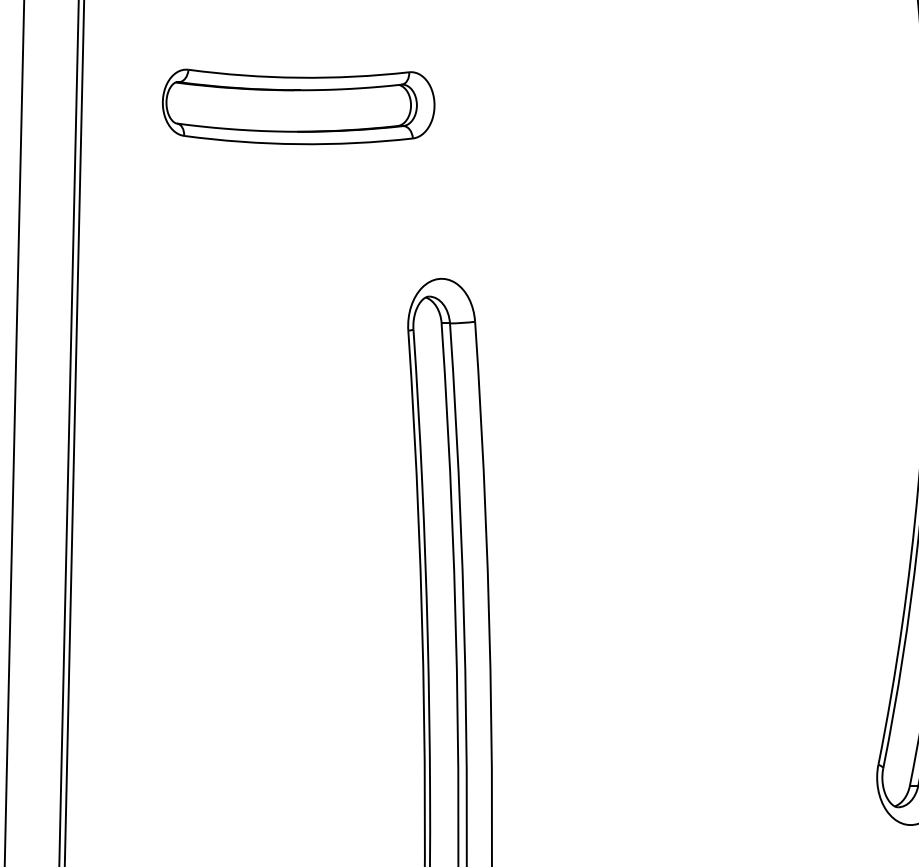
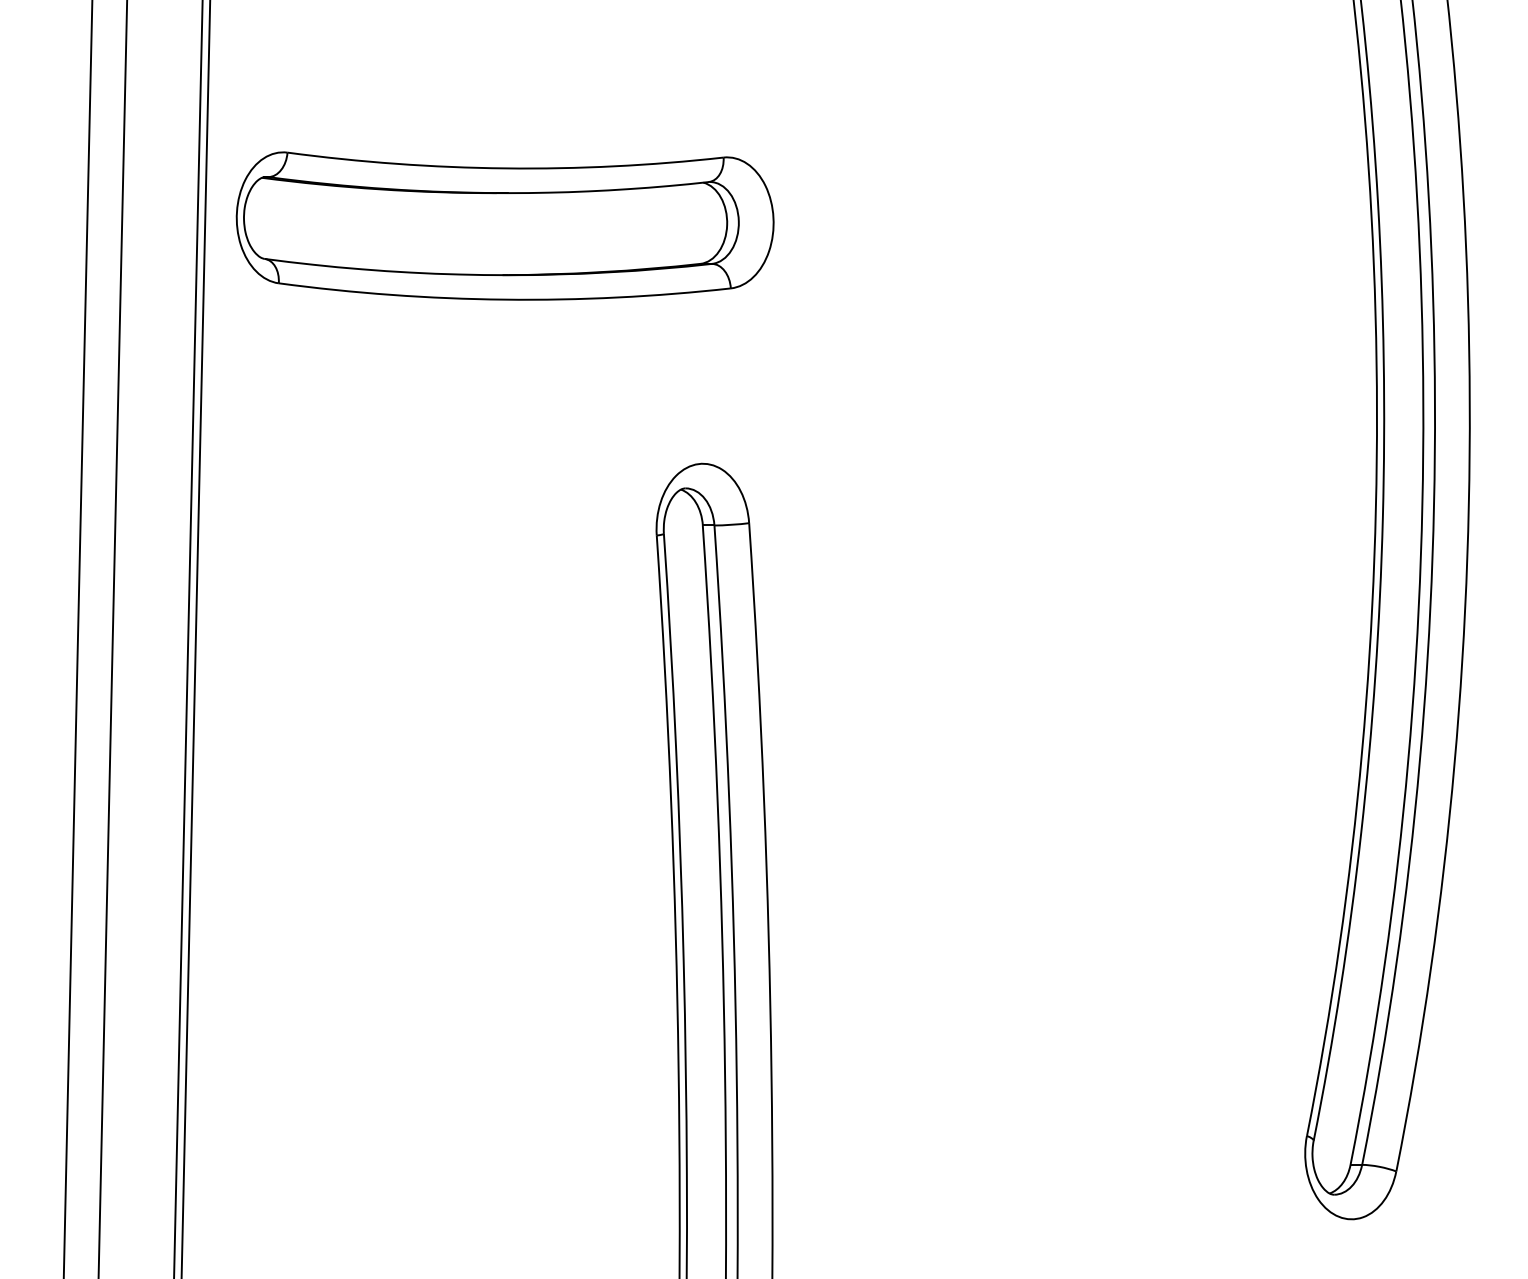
part: (298, 106) -> (504, 225), size x1.43

